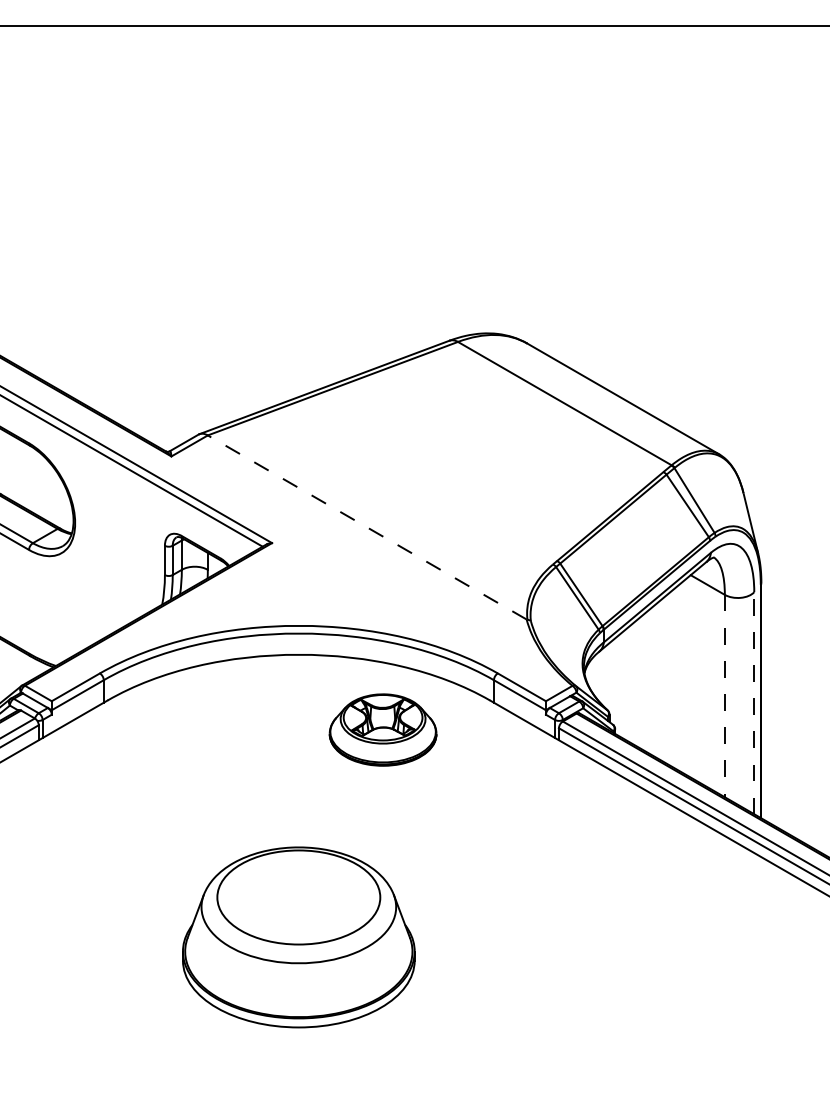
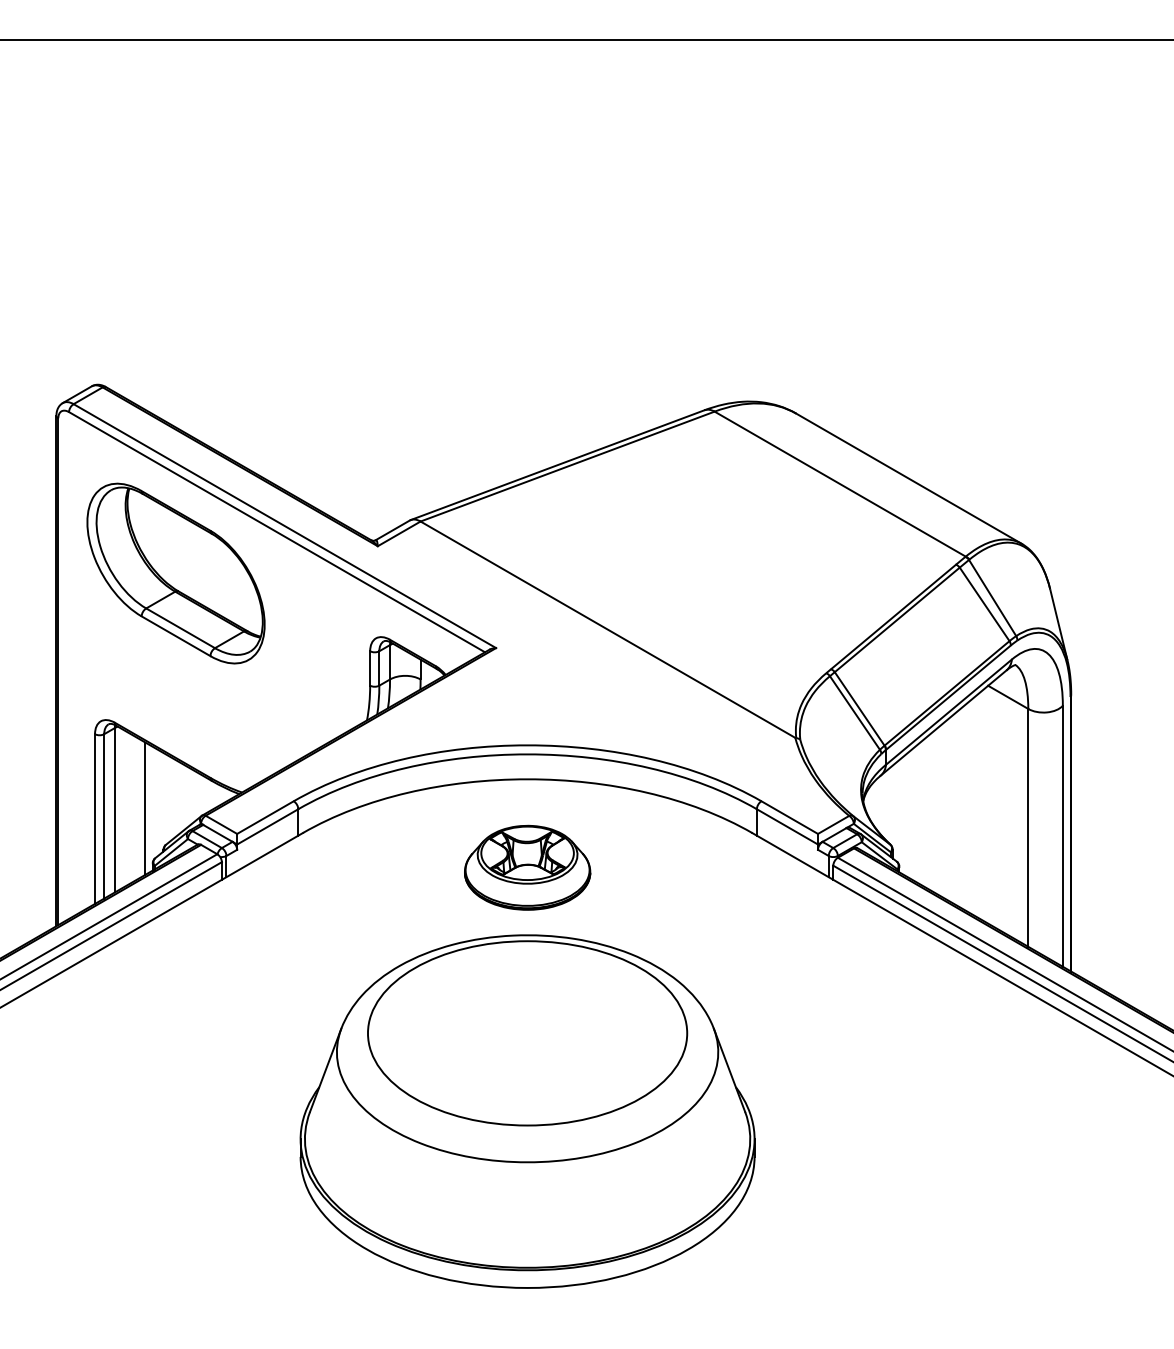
line: (366, 527) -> (607, 629), dashed -> solid
line: (725, 695) -> (1028, 827), dashed -> solid
line: (753, 702) -> (1062, 835), dashed -> solid
part: (383, 729) -> (527, 867), moved
part: (298, 937) -> (527, 1111), size x1.67

